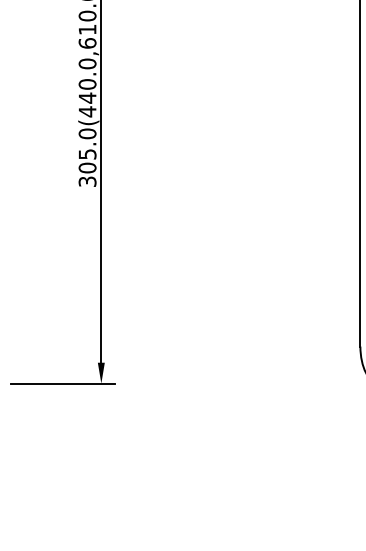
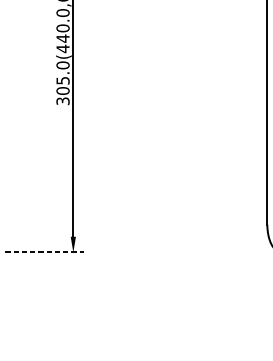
line: (63, 383) -> (45, 252), solid -> dashed

